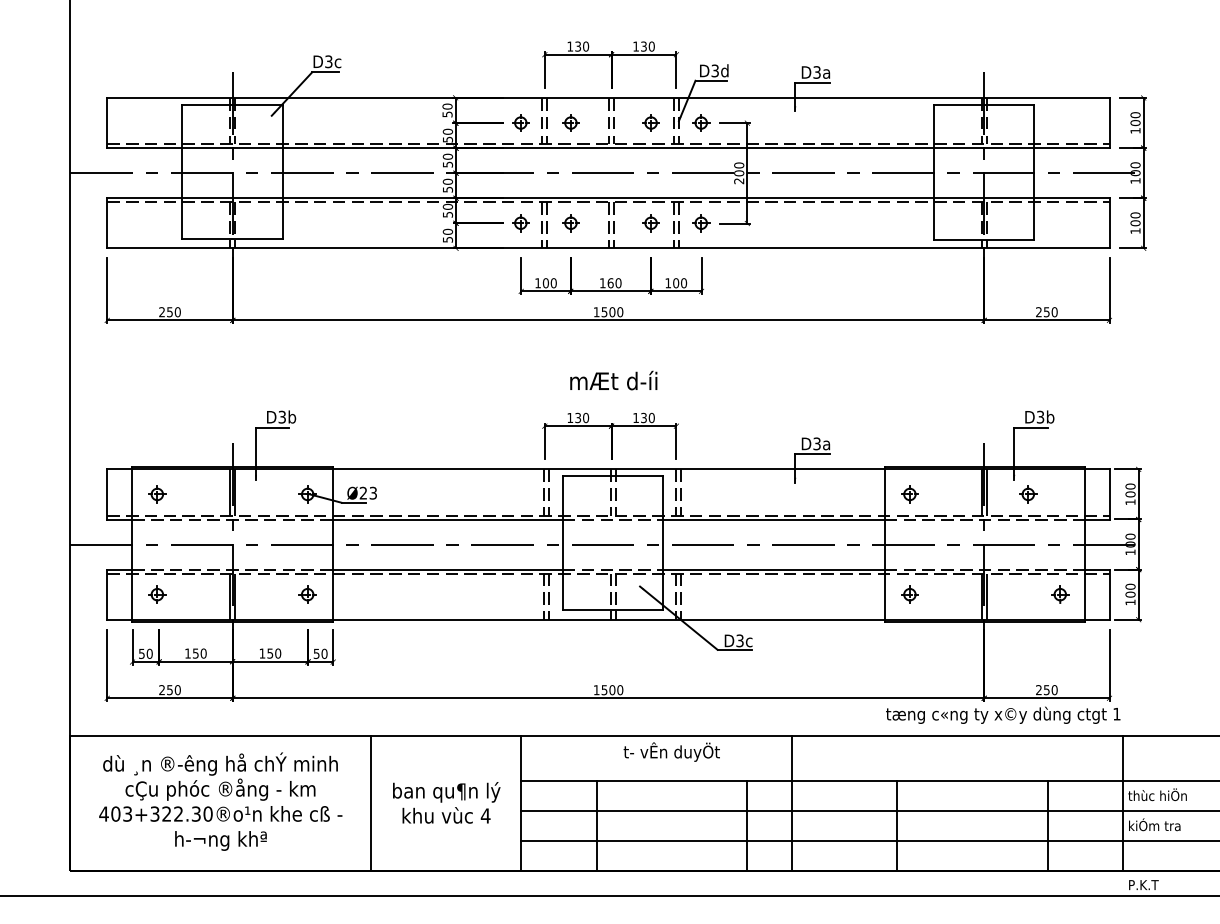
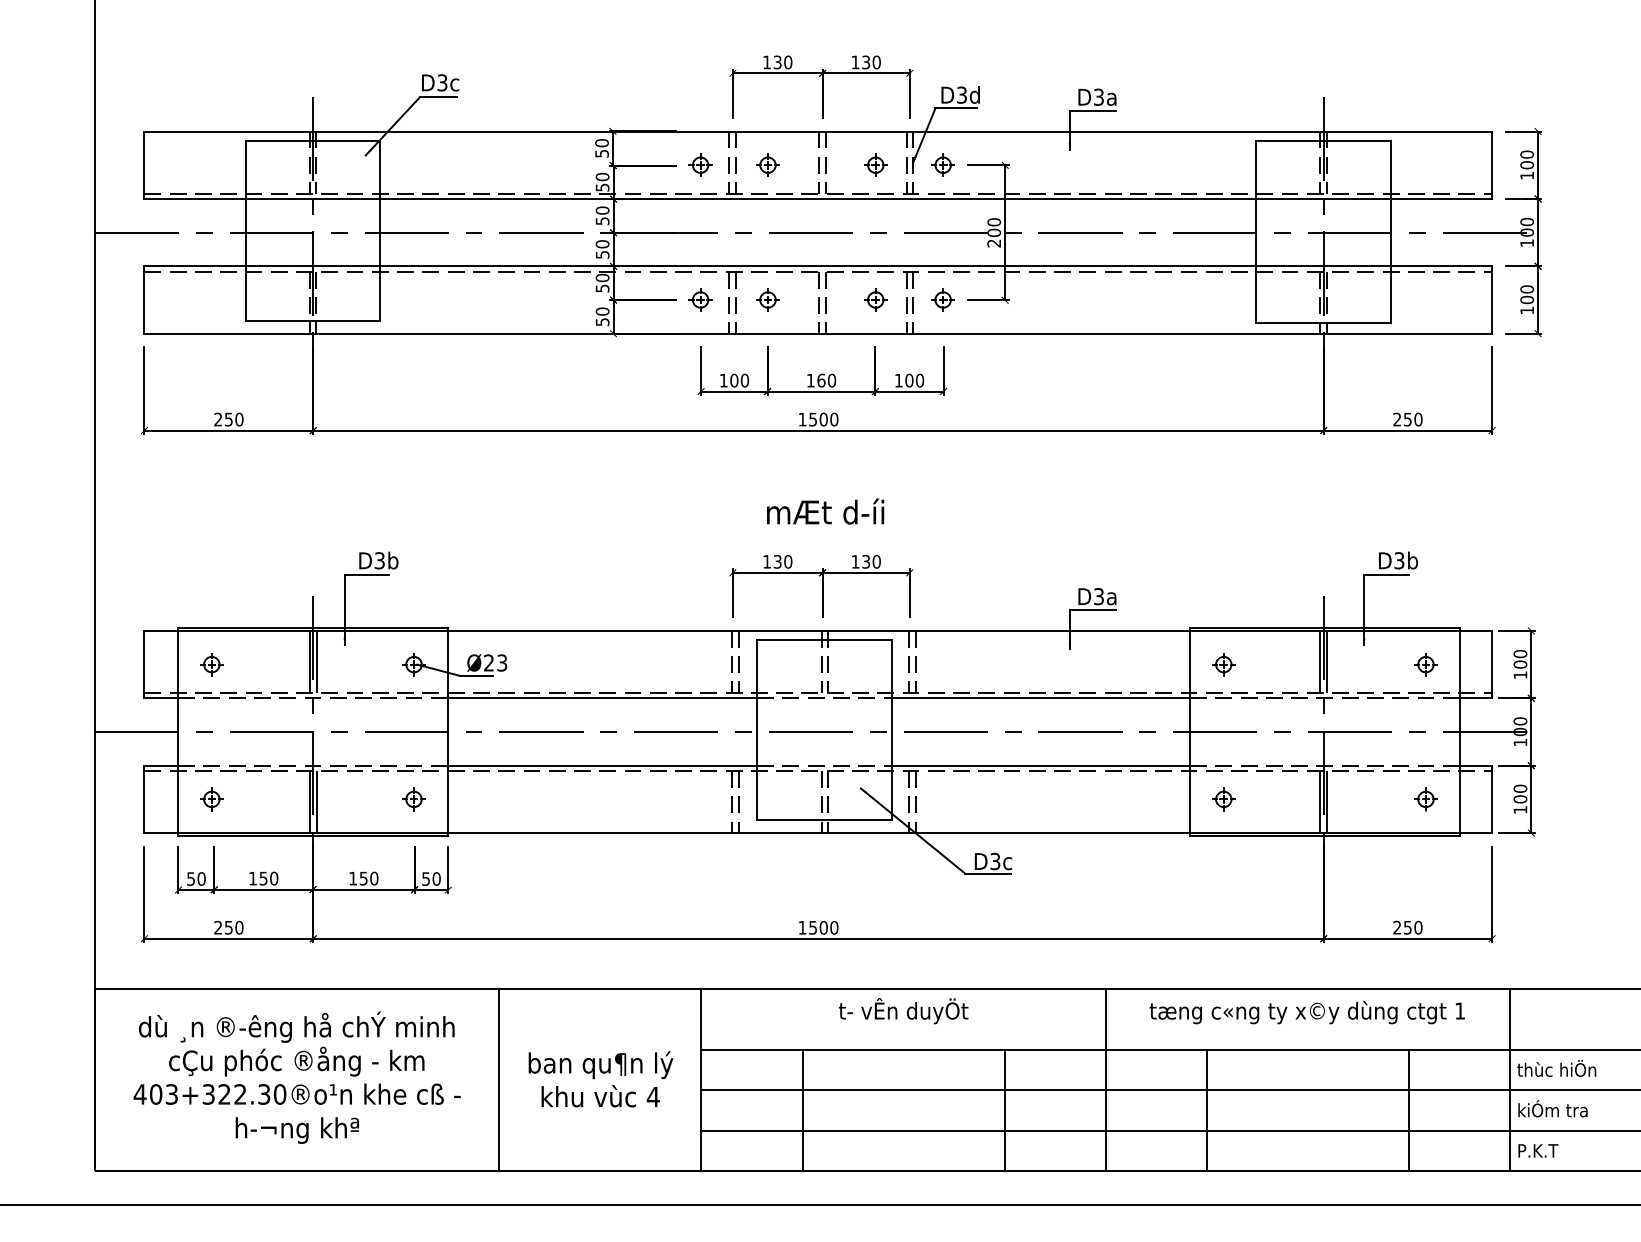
part: (1027, 494) -> (1425, 664), moved
text: (1002, 715) -> (1306, 1012), moved
line: (791, 803) -> (1105, 1080), moved
text: (1143, 884) -> (1538, 1150), moved

